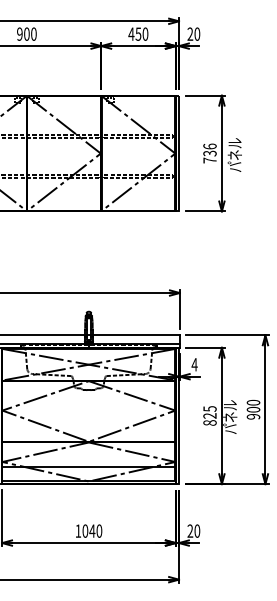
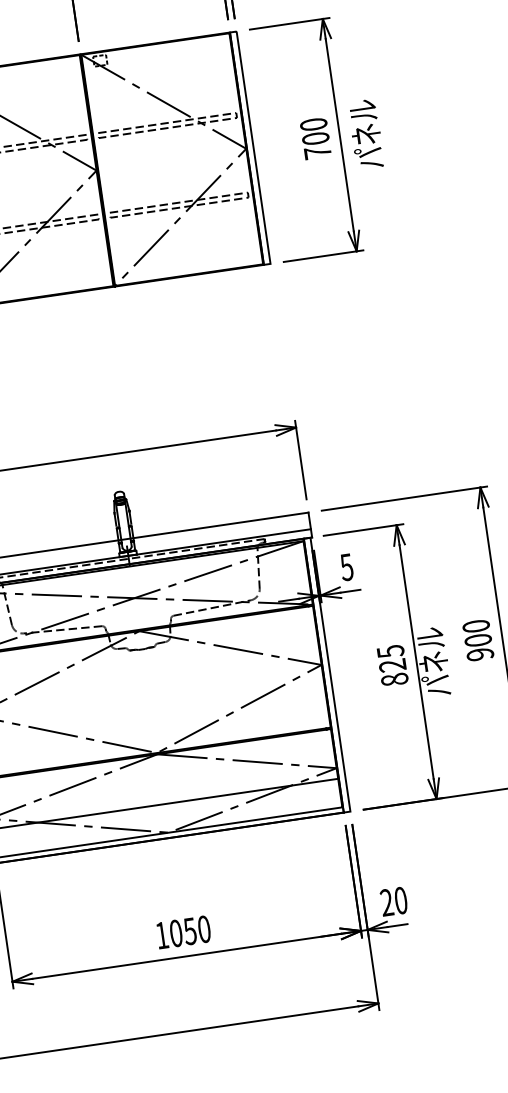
text: (209, 149) -> (313, 130), 736 -> 700
text: (194, 364) -> (346, 566), 4 -> 5
text: (92, 530) -> (190, 930), 1040 -> 1050

